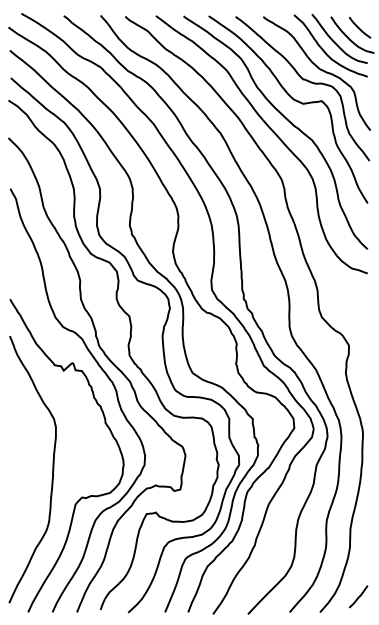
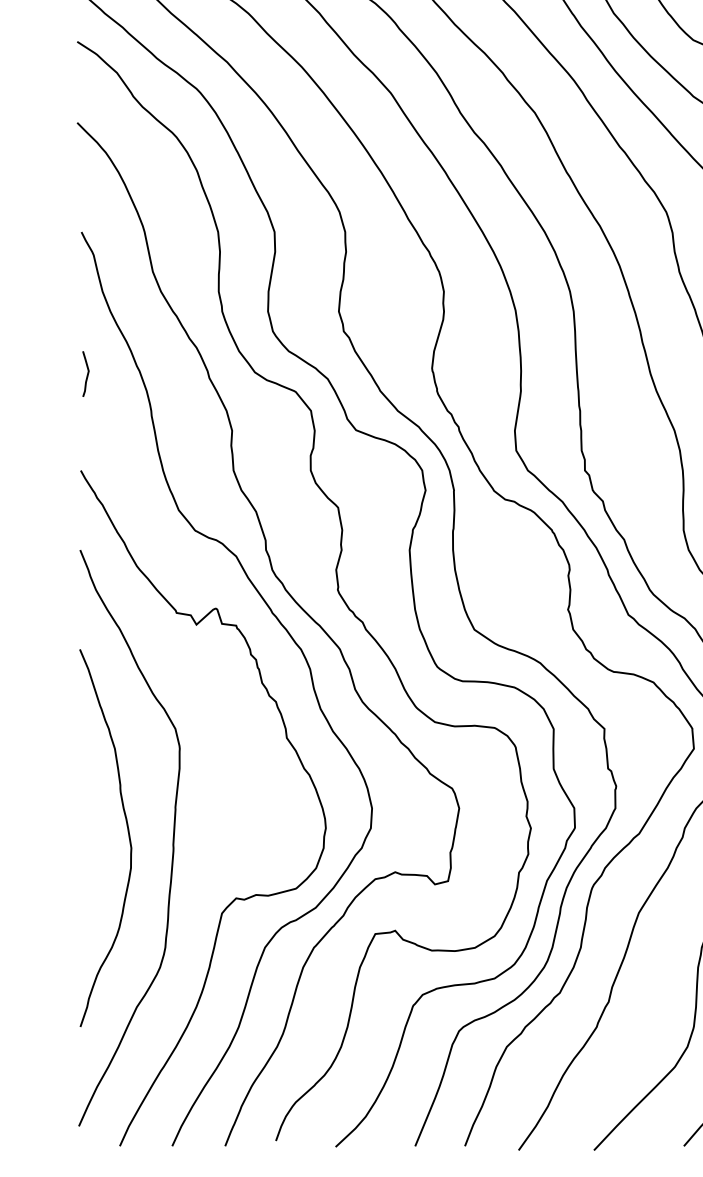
curve: (12, 254) -> (85, 374), added
curve: (31, 469) -> (126, 837), added

